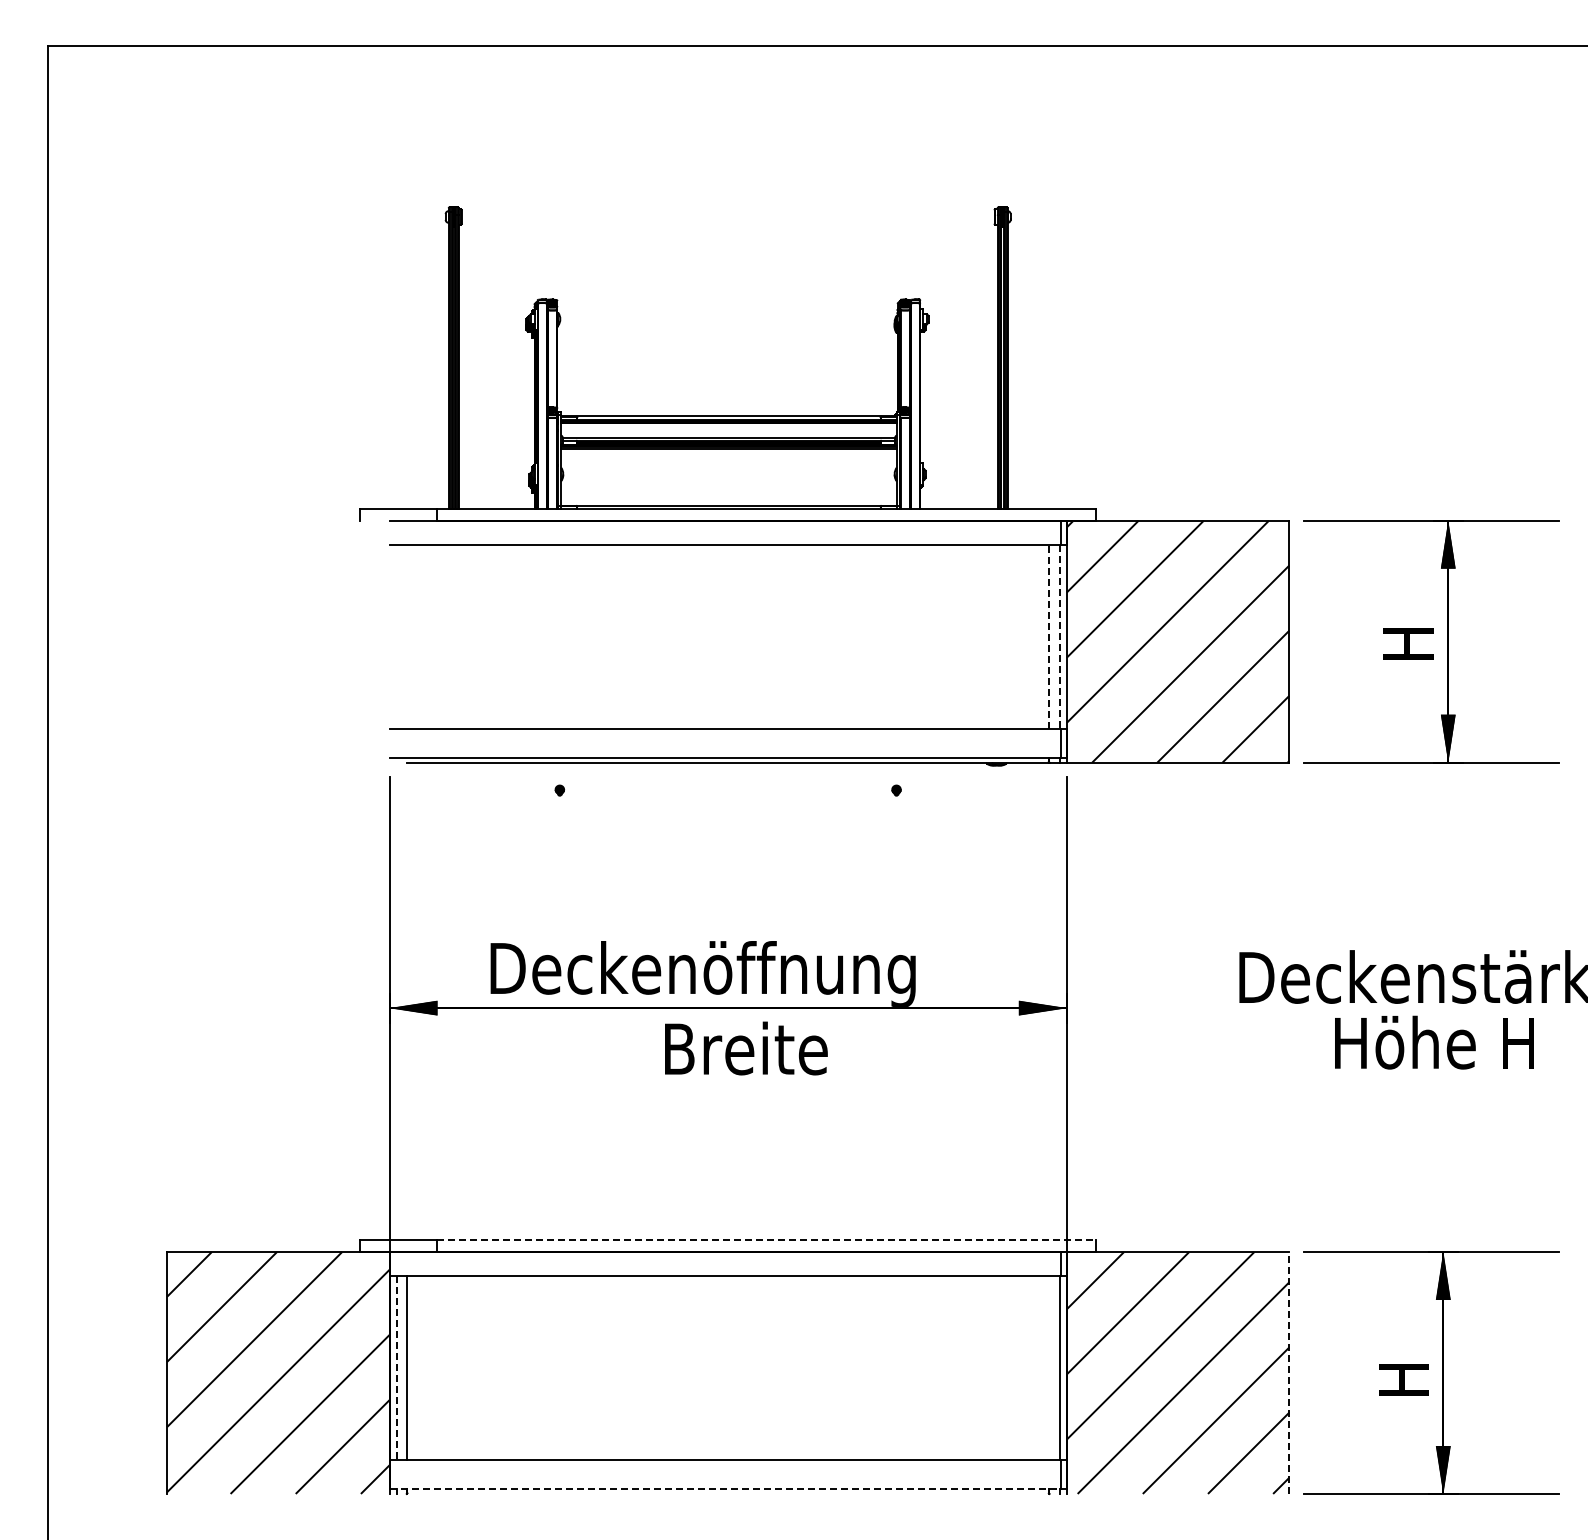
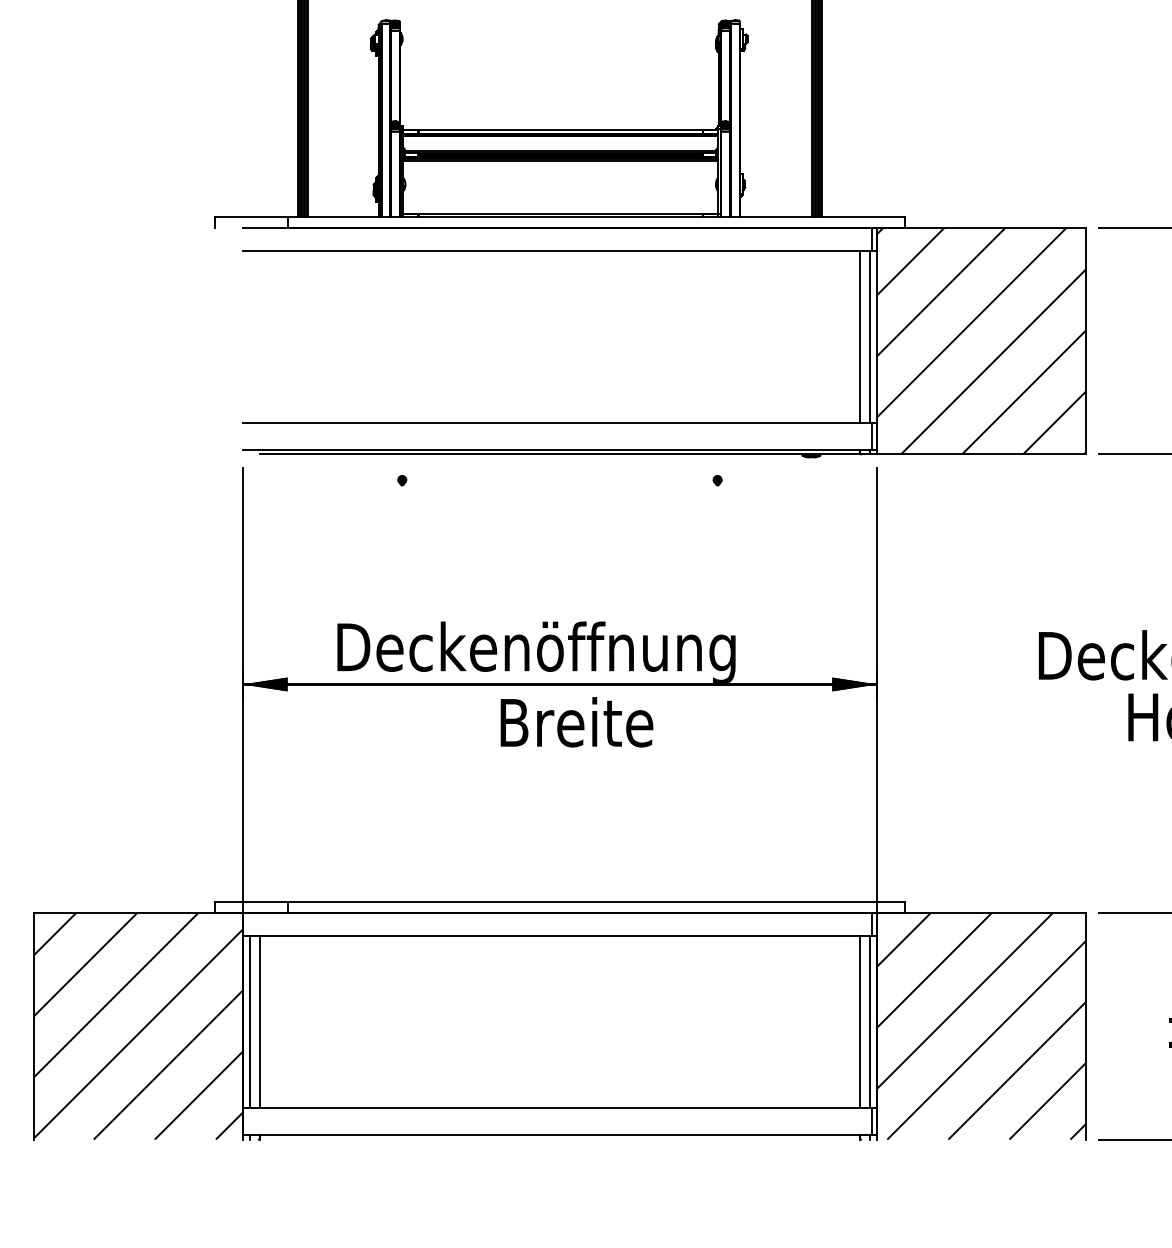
line: (1048, 636) -> (860, 336), dashed -> solid
line: (1059, 636) -> (870, 336), dashed -> solid
line: (767, 1240) -> (596, 902), dashed -> solid
line: (396, 1368) -> (249, 1022), dashed -> solid
line: (1048, 1368) -> (860, 1022), added
line: (1289, 1373) -> (1085, 1026), dashed -> solid
line: (725, 1489) -> (557, 1135), dashed -> solid

